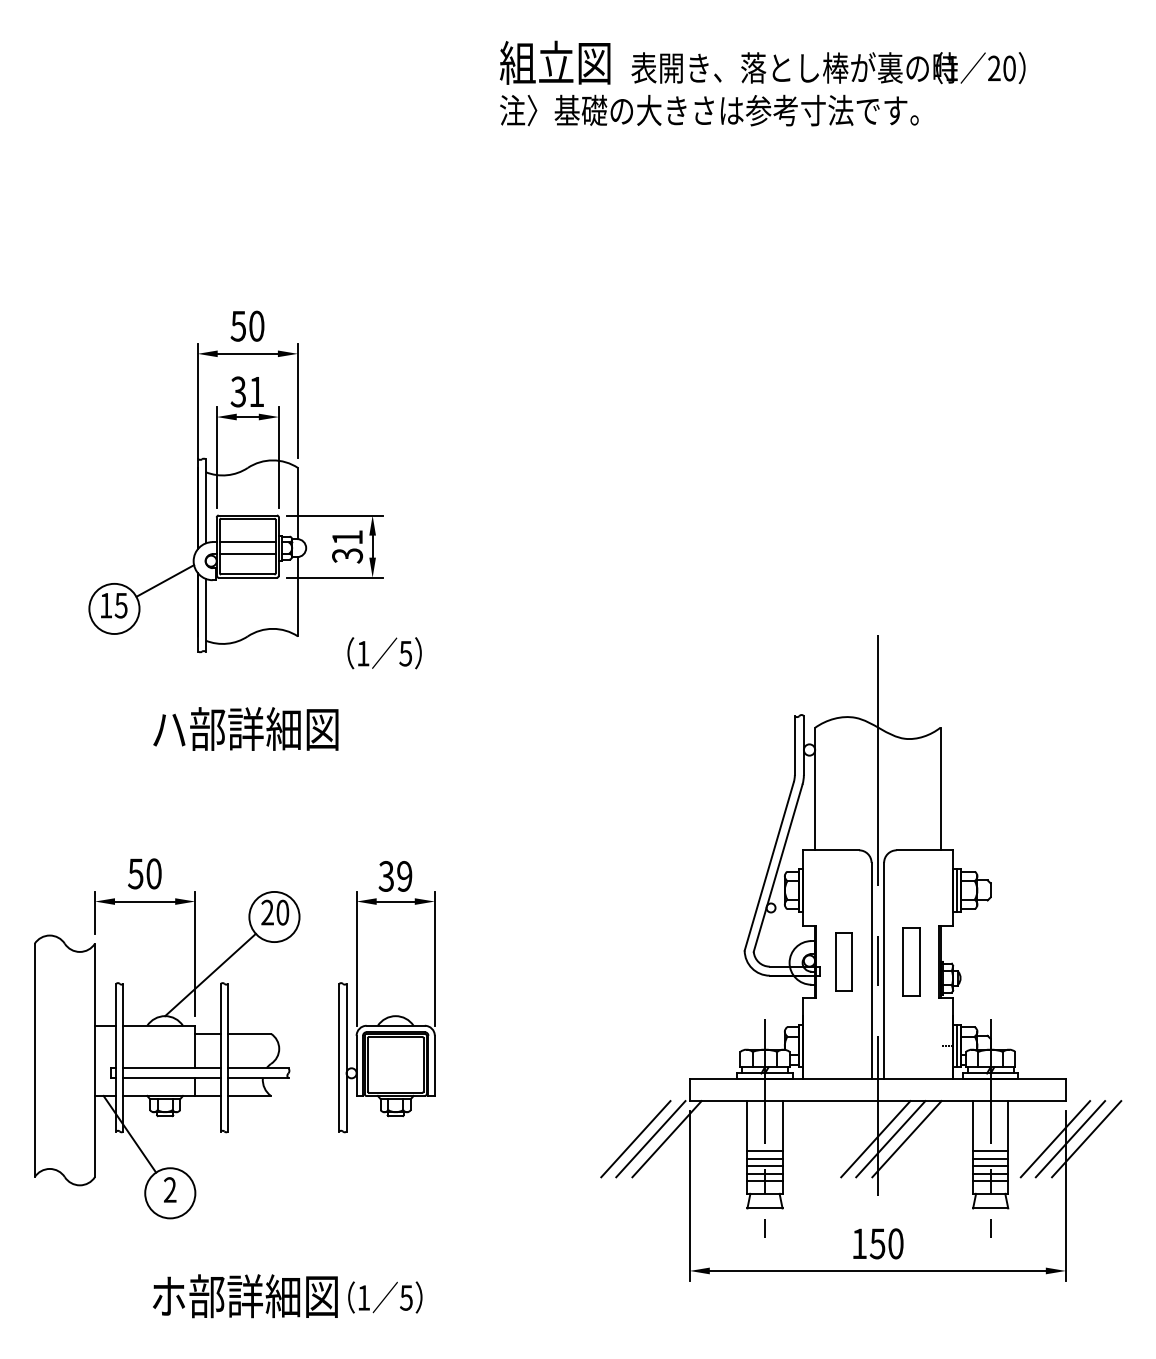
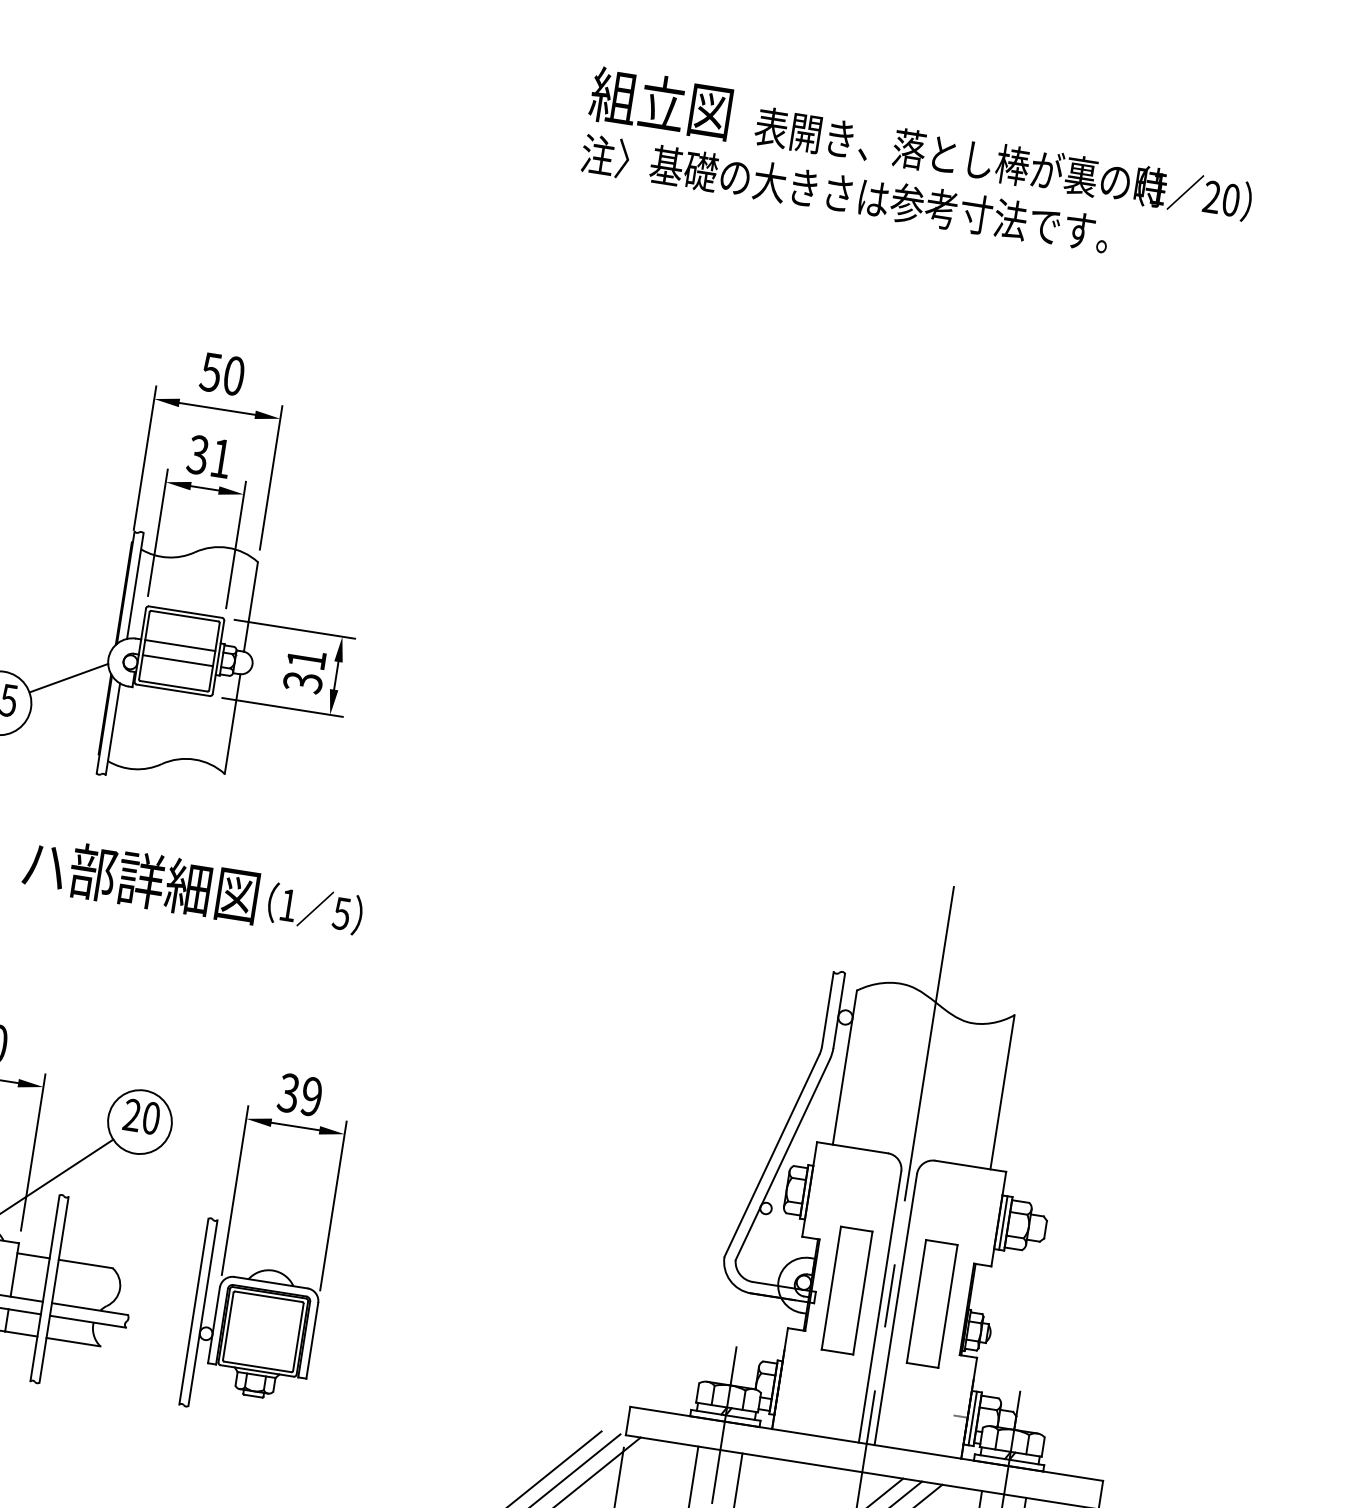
text: (384, 653) -> (315, 909), moved
part: (843, 961) -> (846, 1290), size x1.67
part: (911, 961) -> (932, 1303), size x1.43

